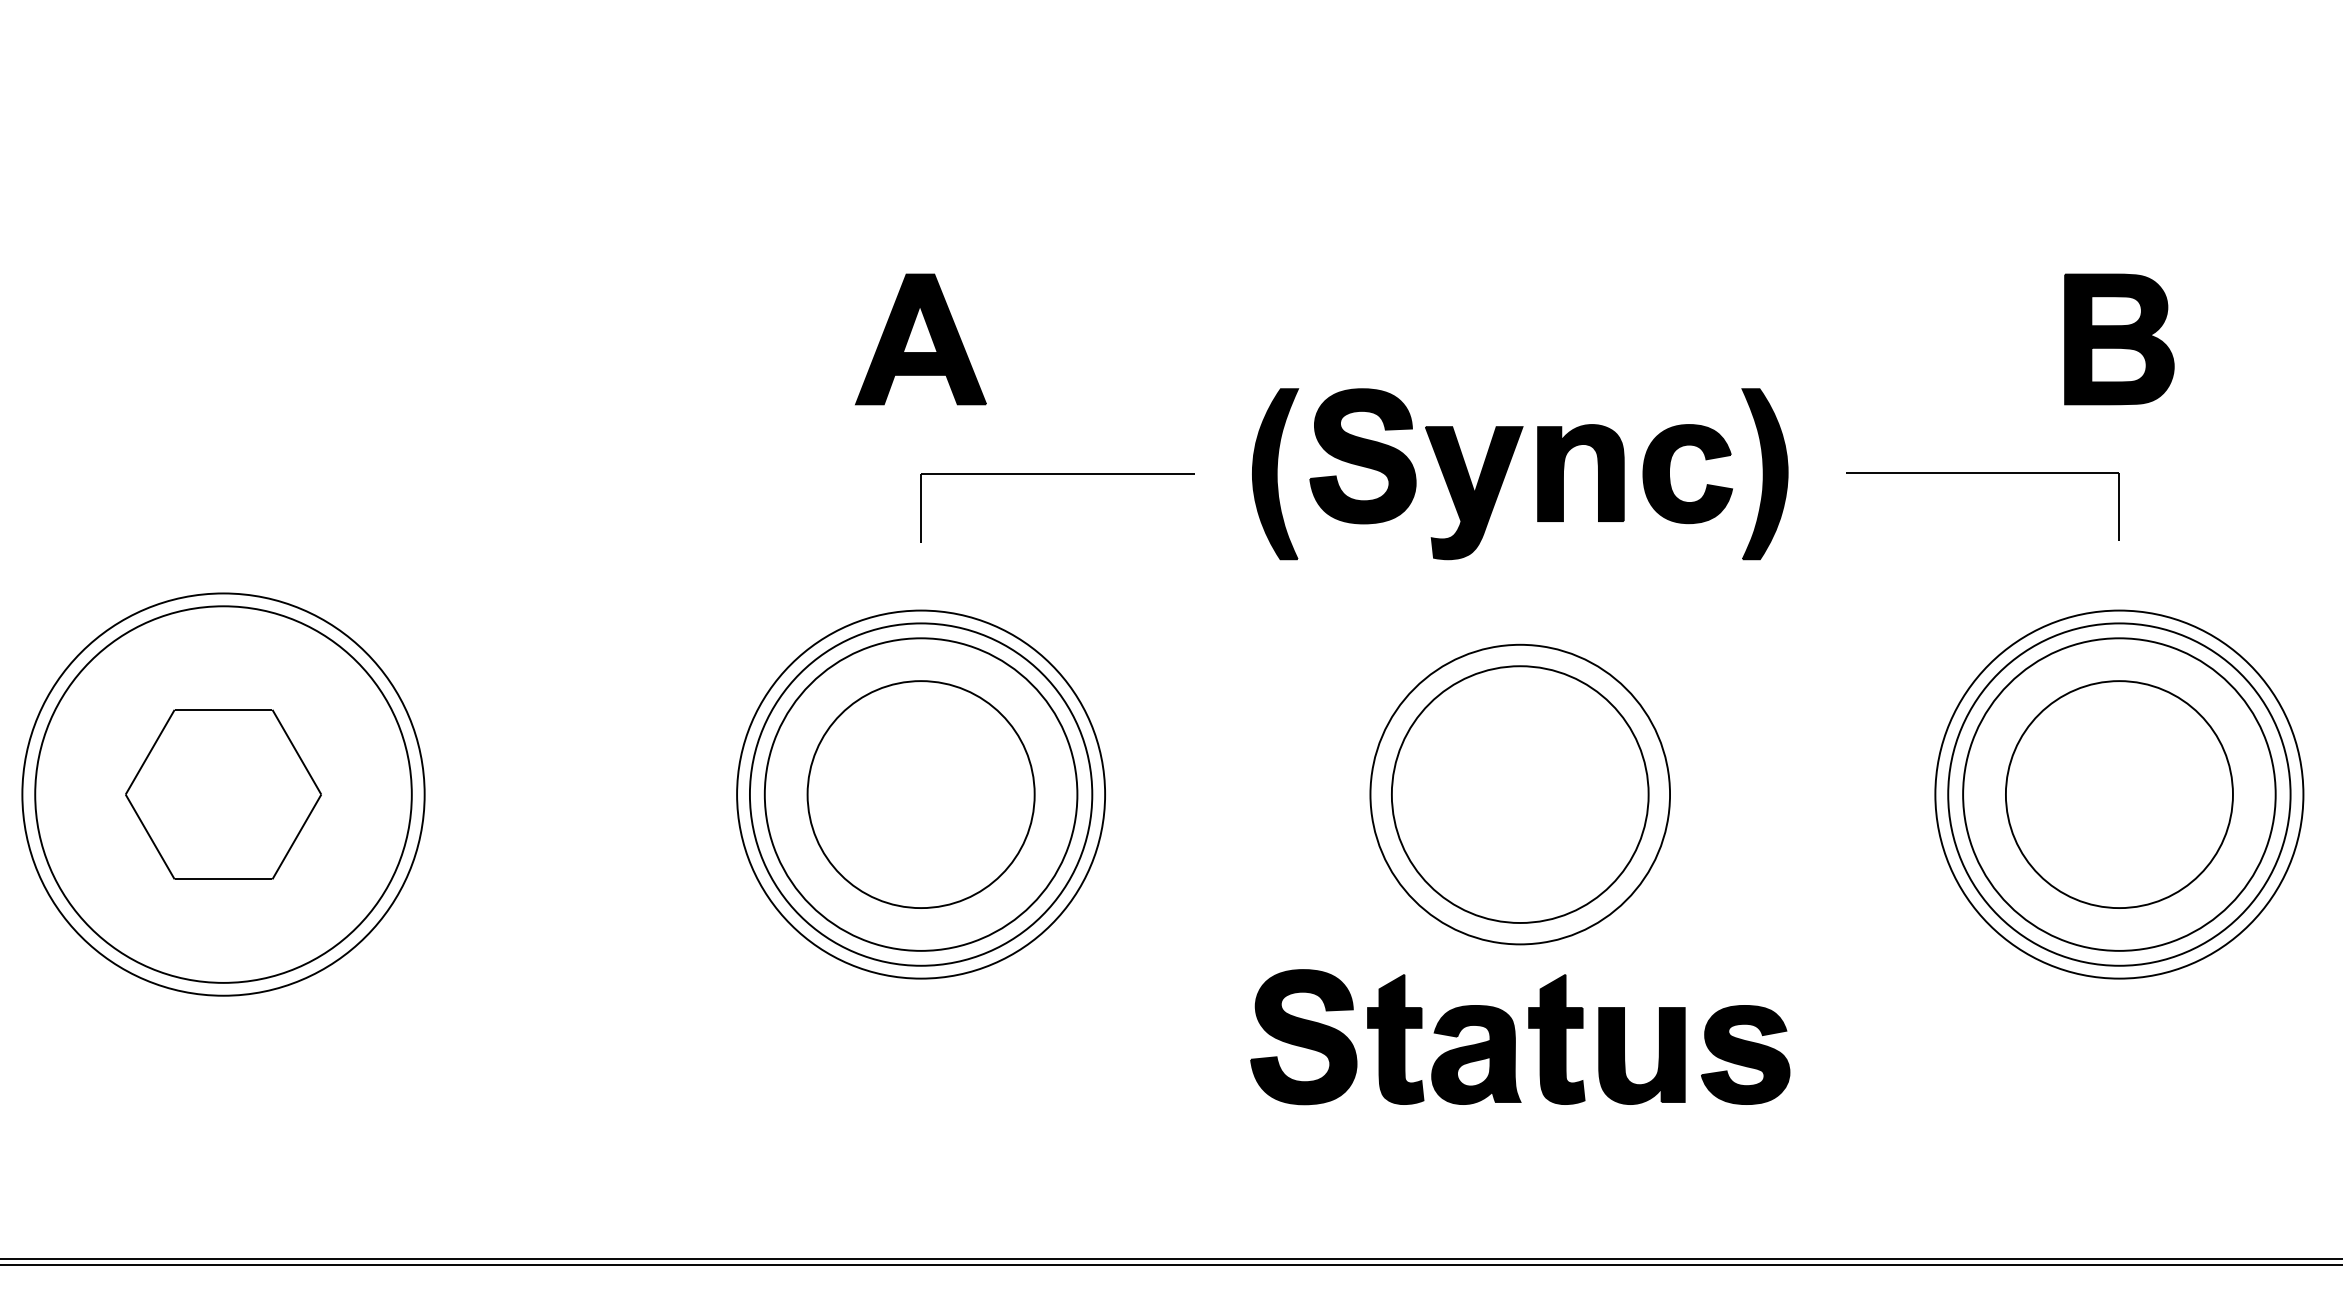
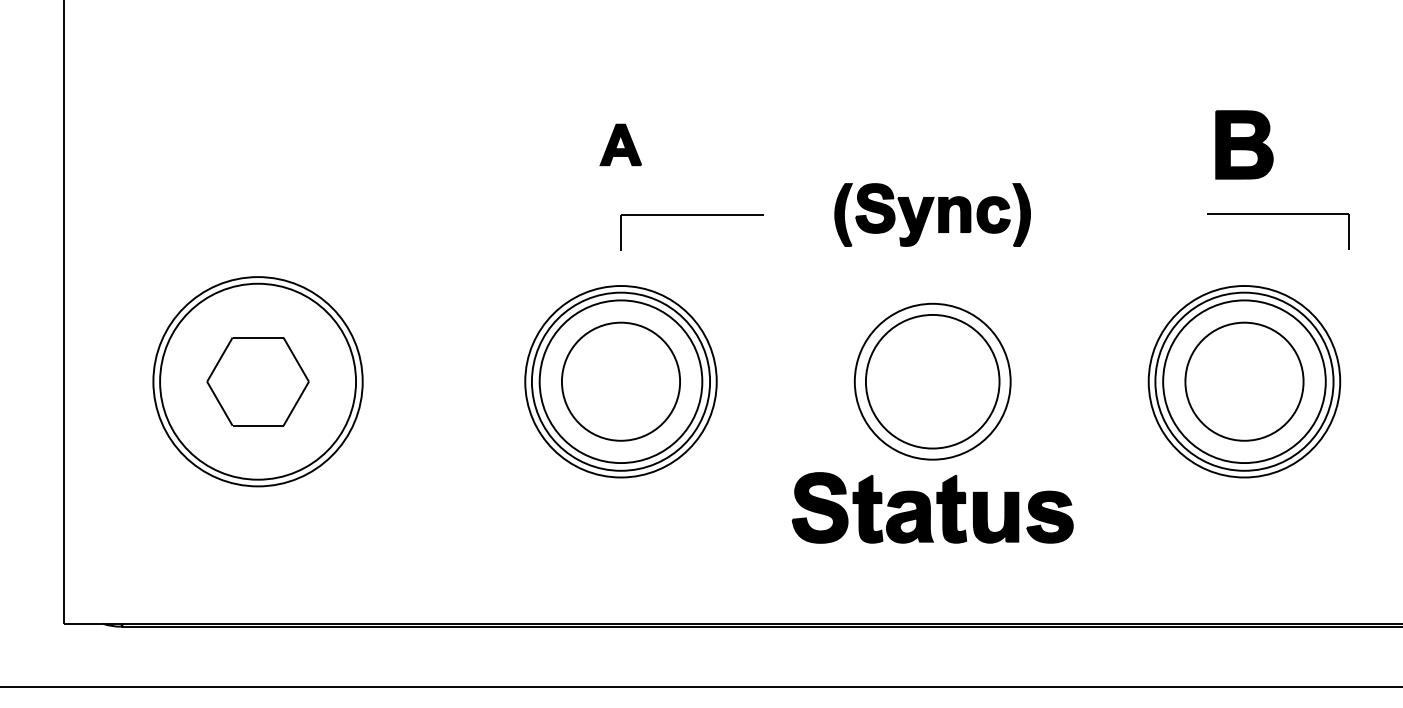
part: (920, 338) -> (620, 144), size x0.6
part: (1519, 473) -> (932, 214), size x0.7
part: (1982, 473) -> (1278, 214), moved

